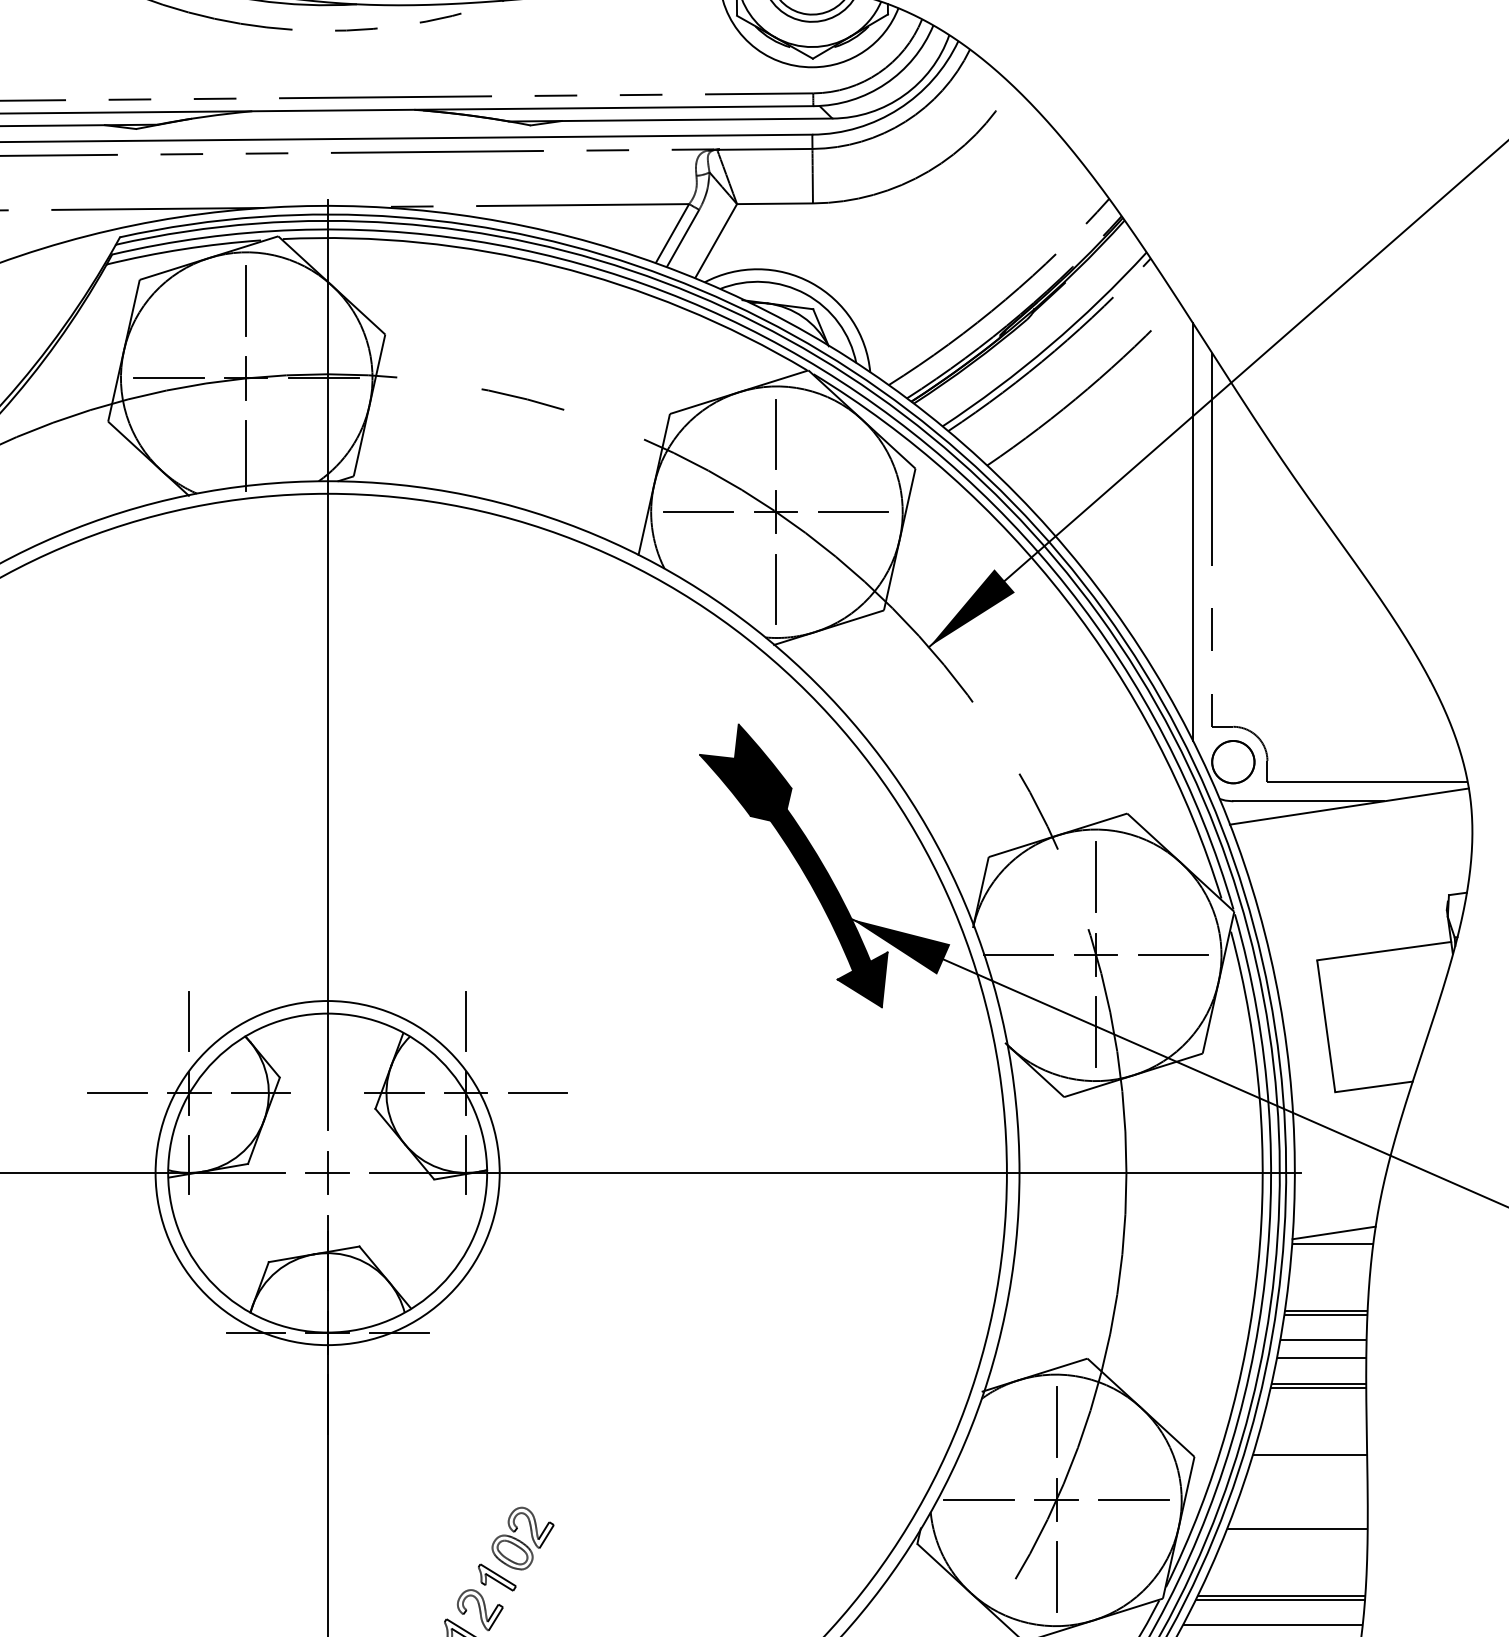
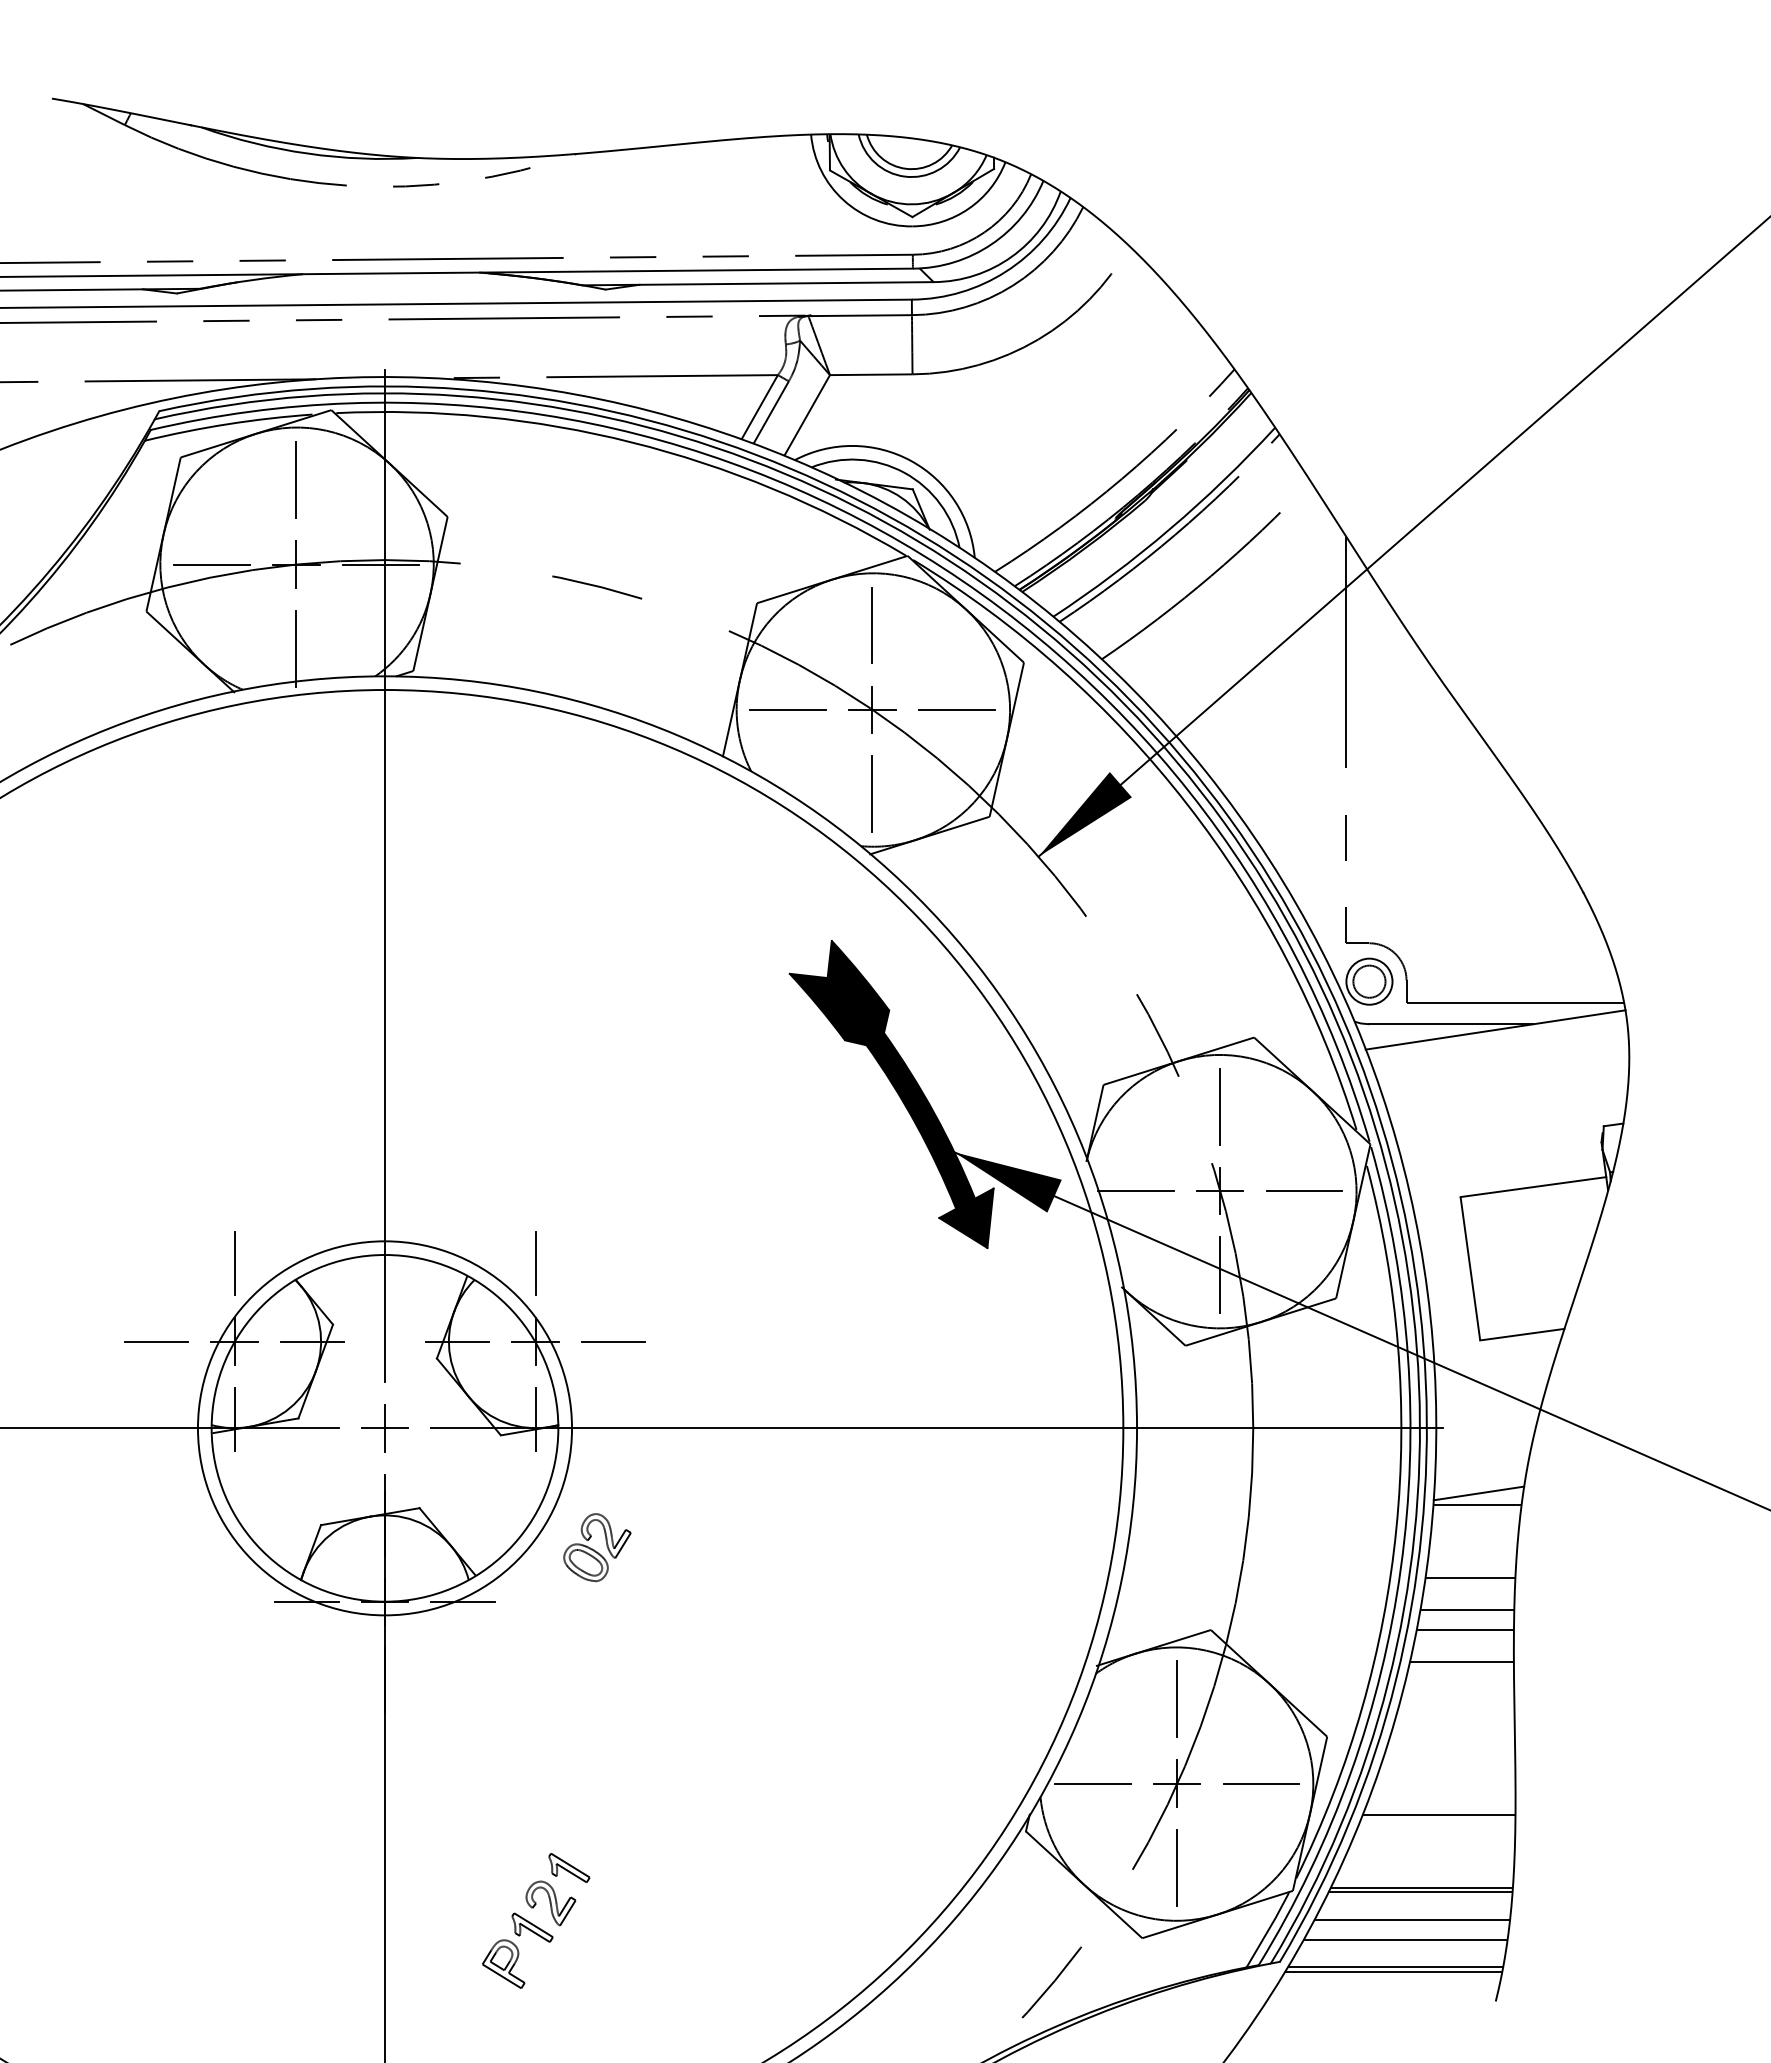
line: (1192, 531) -> (1325, 731), removed
circle: (1233, 761) -> (1369, 981), size x0.7
line: (1325, 1314) -> (1469, 1582), removed
line: (1318, 1383) -> (1462, 1657), removed
line: (1309, 1454) -> (1452, 1734), removed
part: (523, 1538) -> (597, 1547), moved

